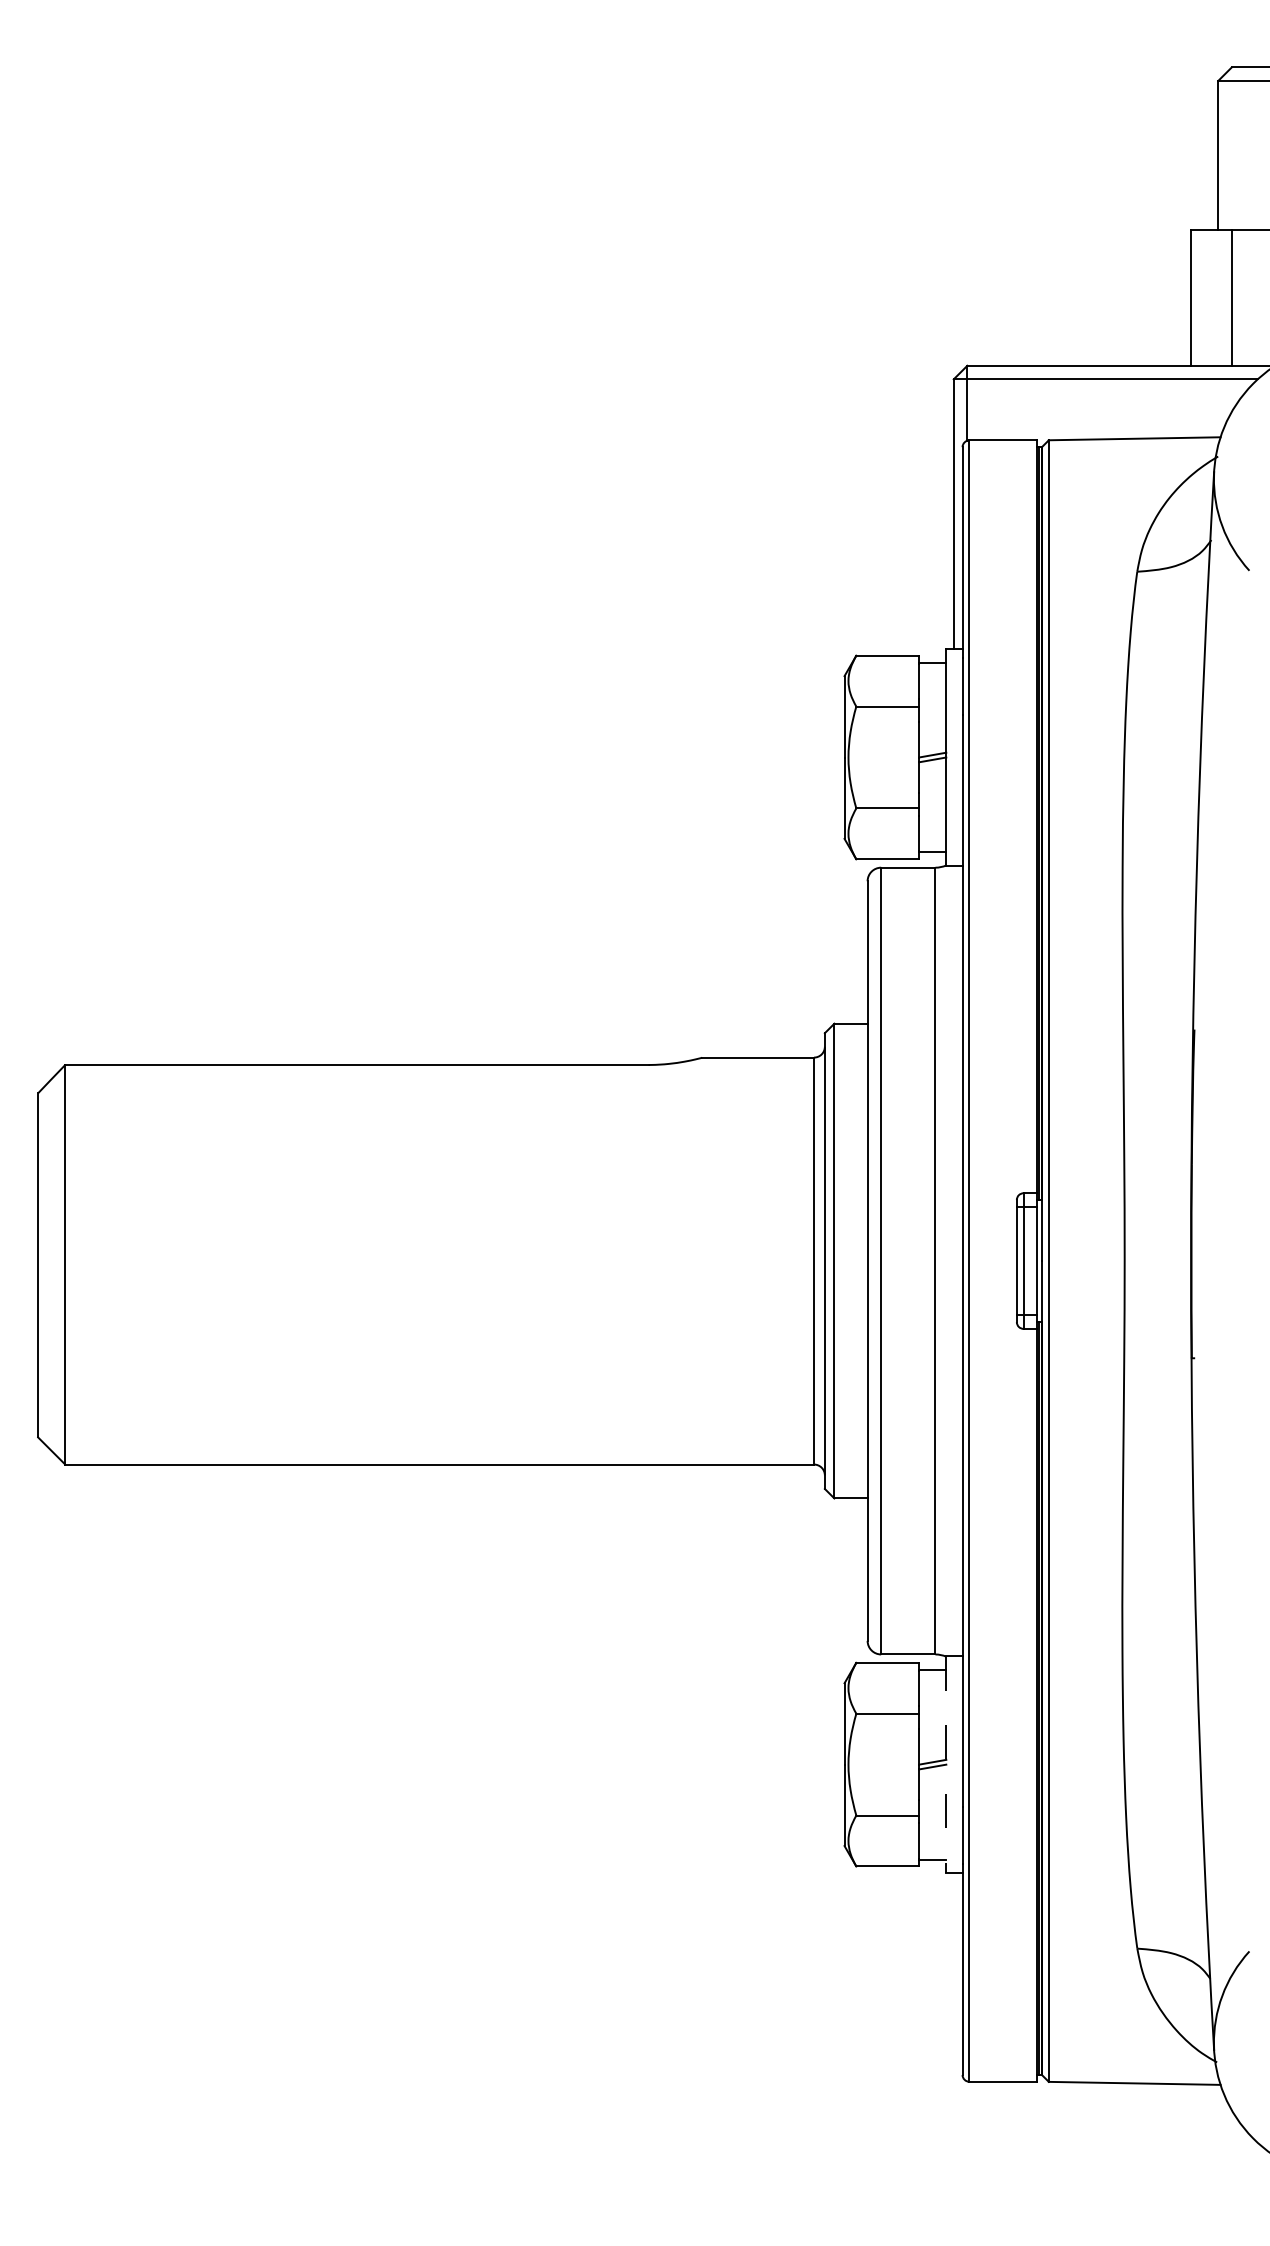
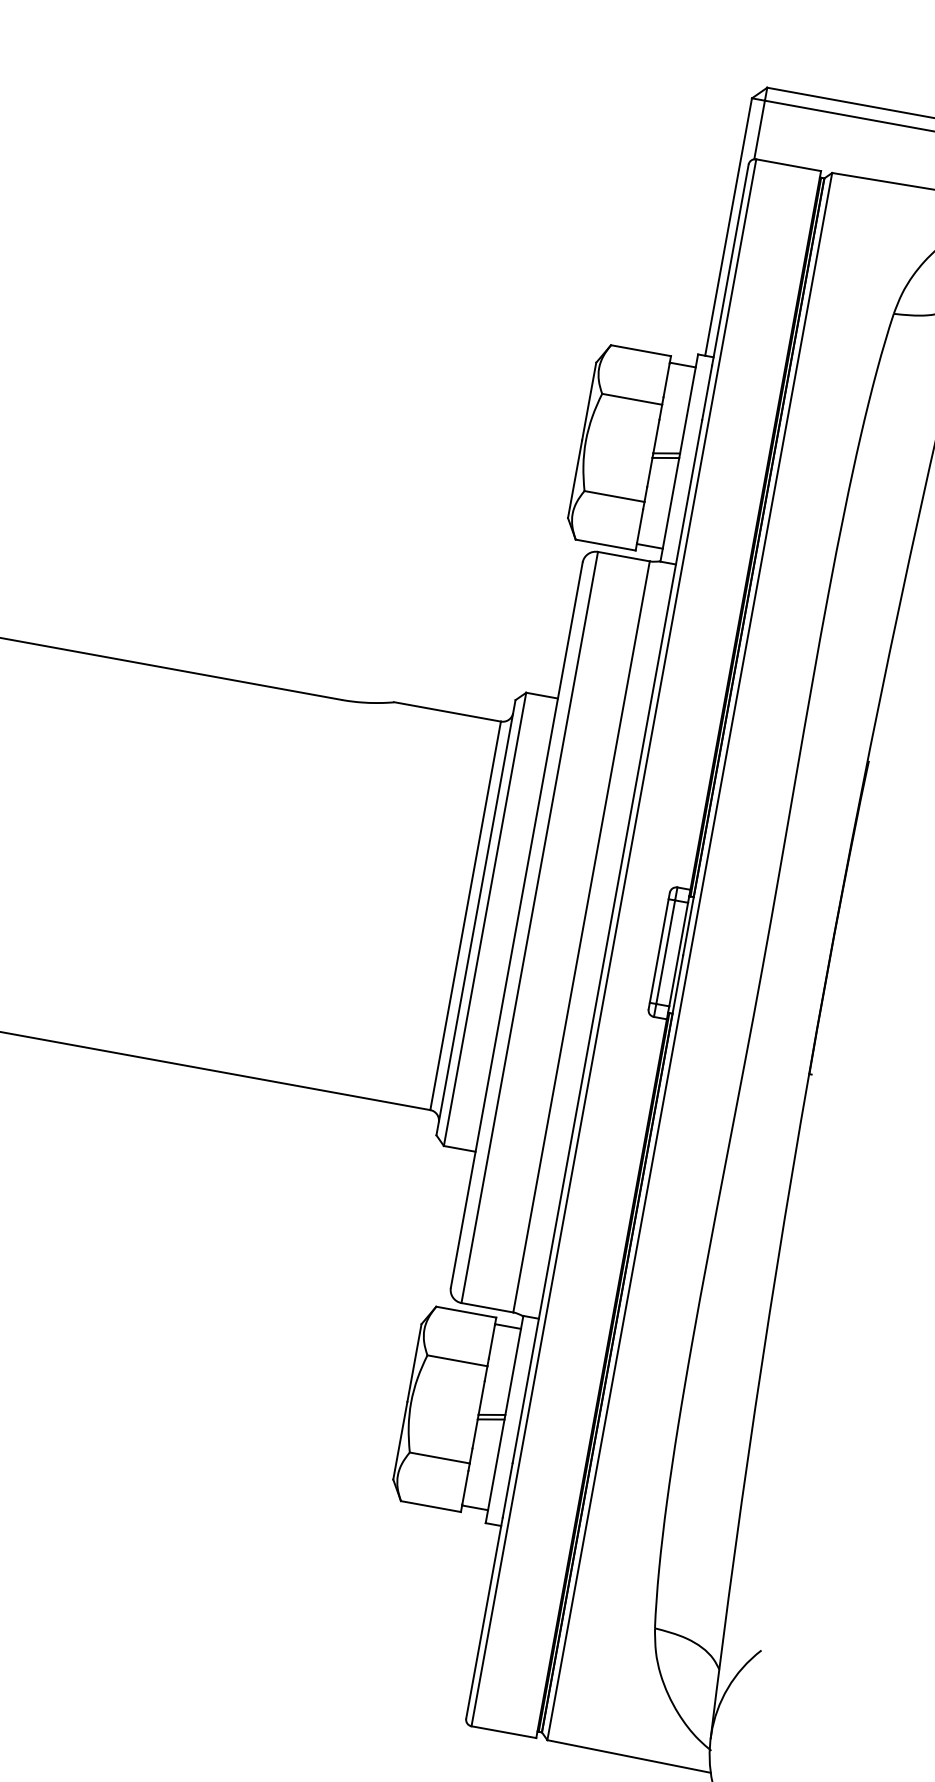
line: (946, 1764) -> (504, 1419), dashed -> solid

